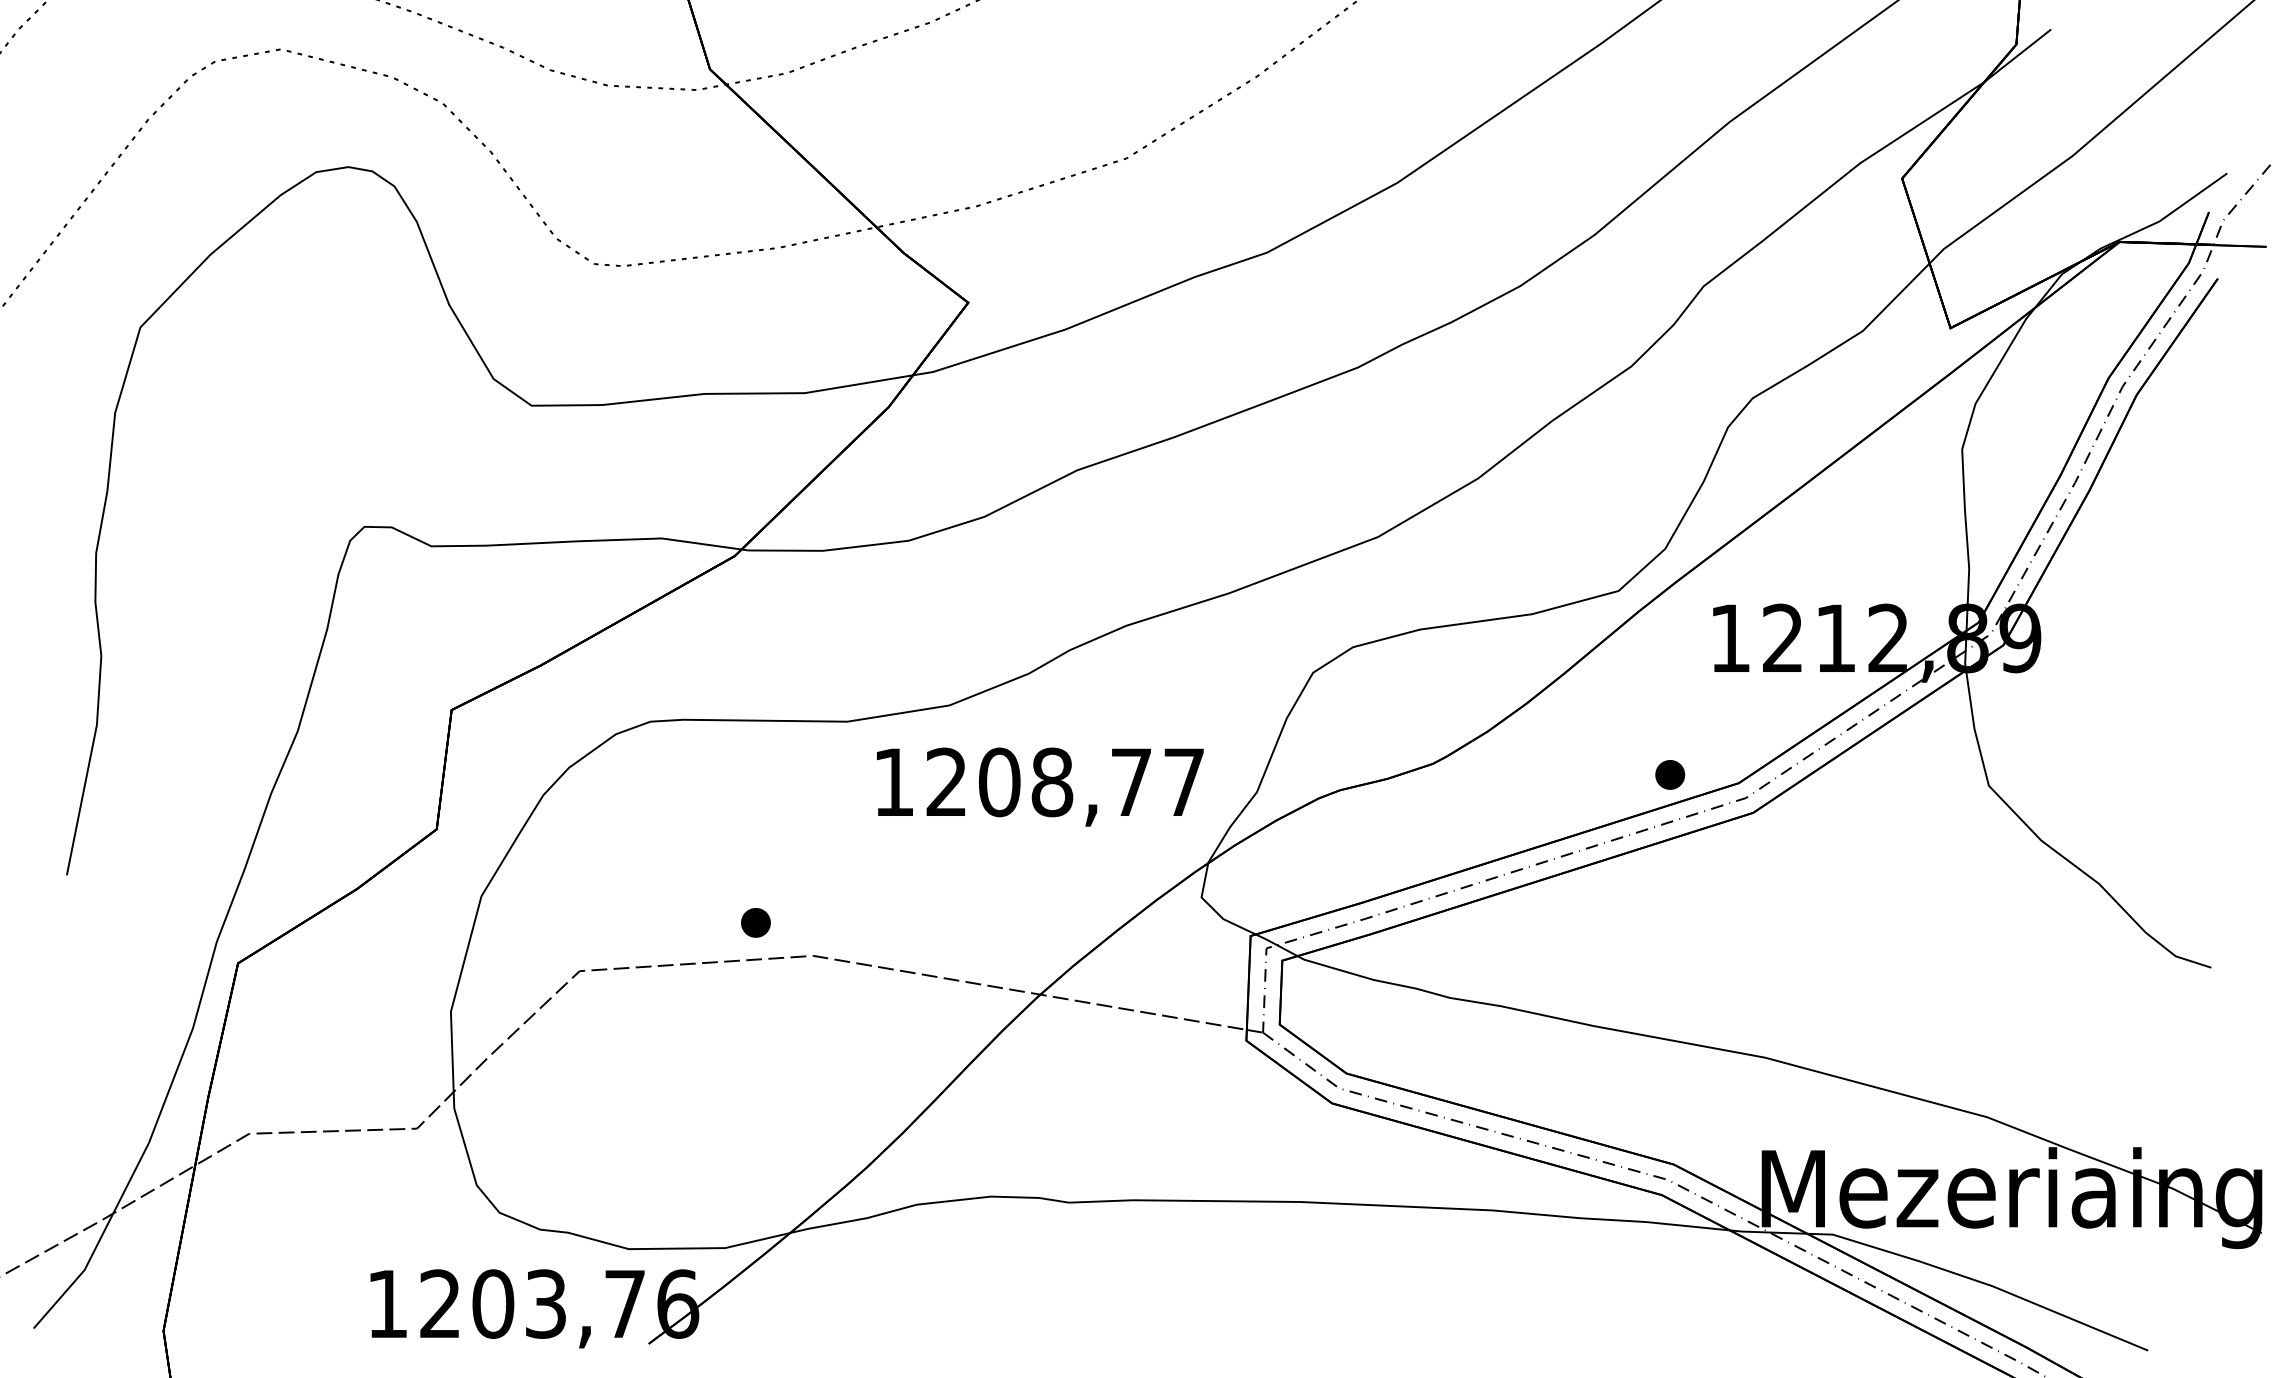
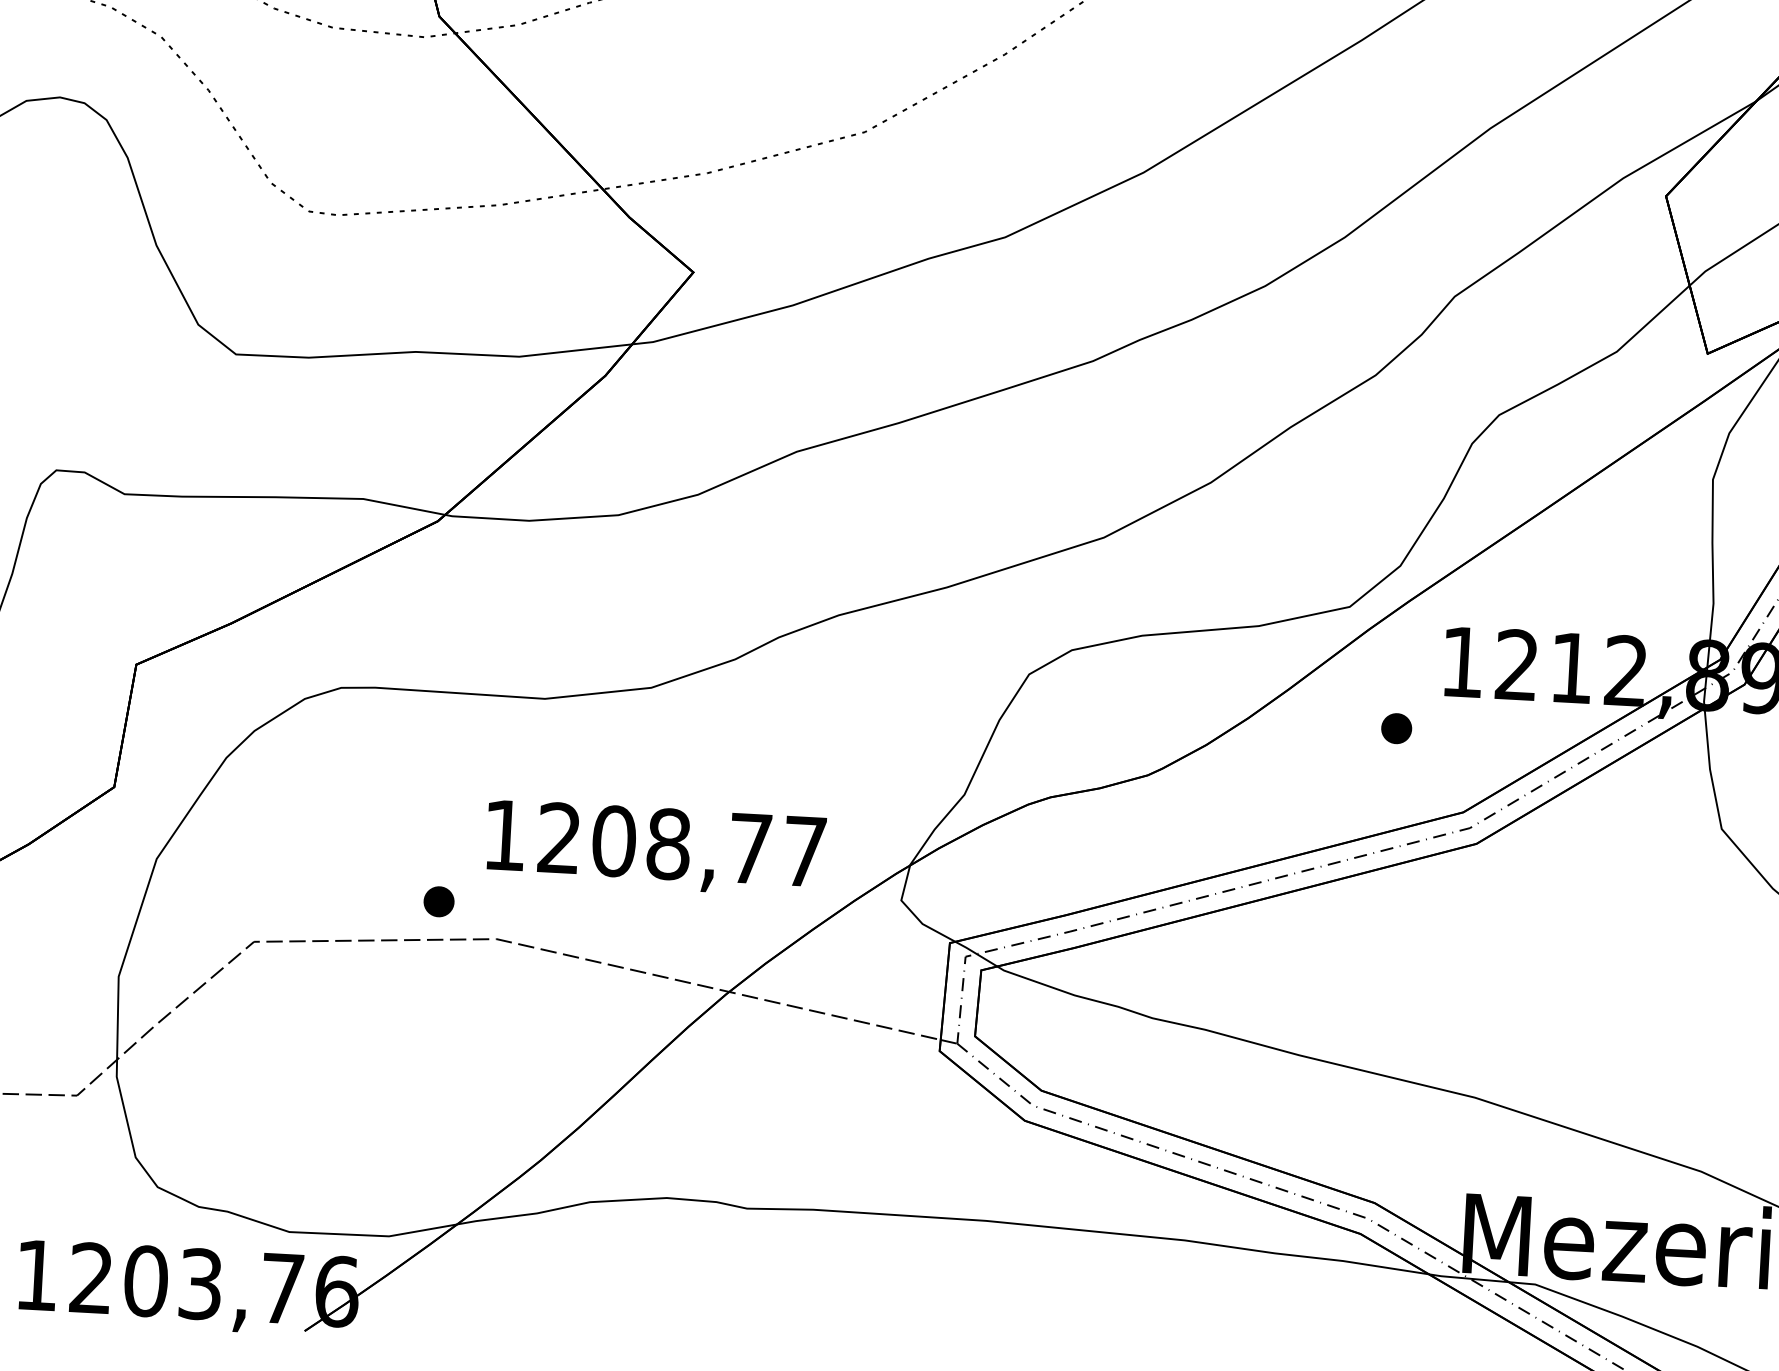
part: (1670, 774) -> (1396, 728), moved
text: (1040, 786) -> (656, 847), moved

